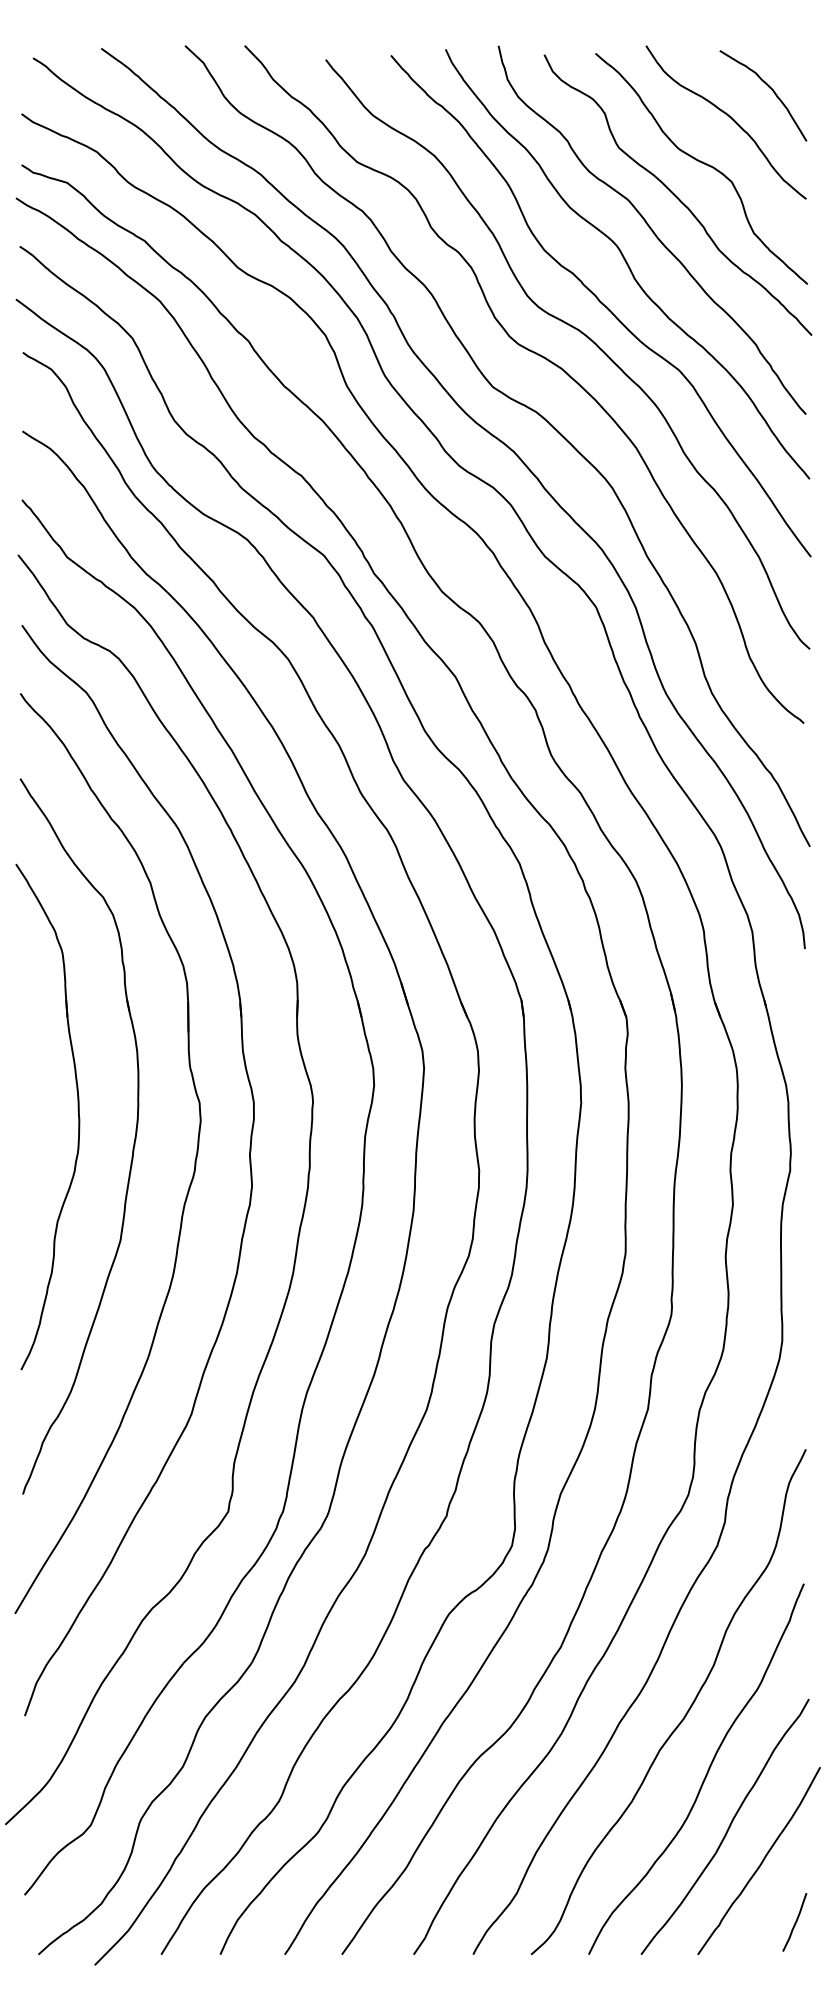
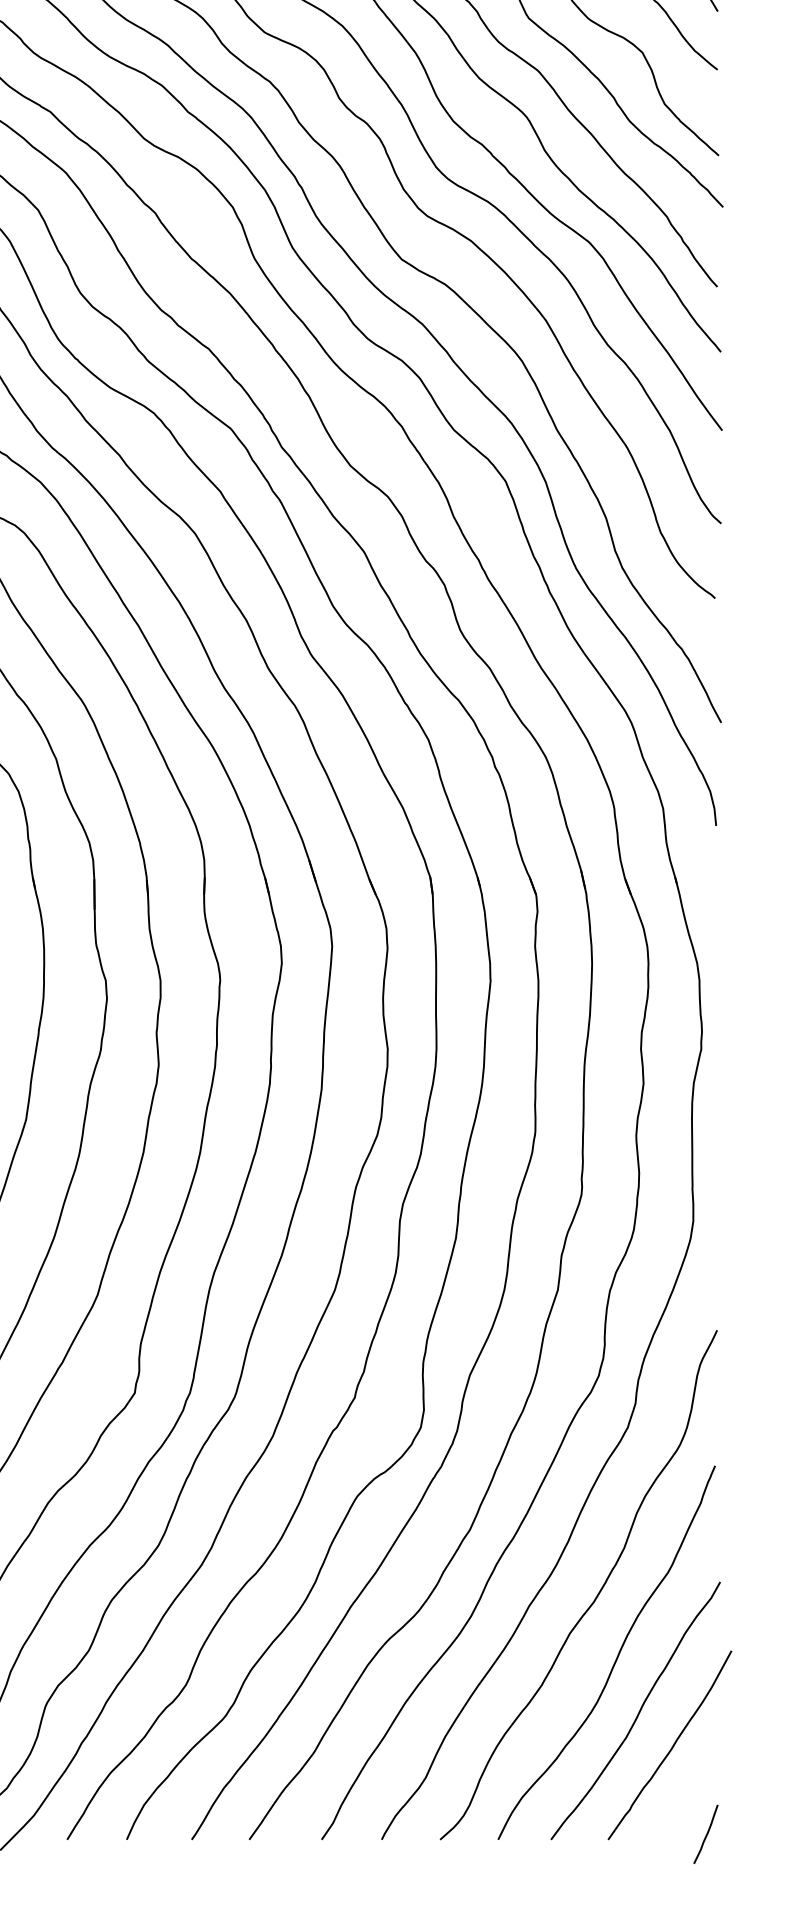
curve: (794, 1922) -> (705, 1834), moved

